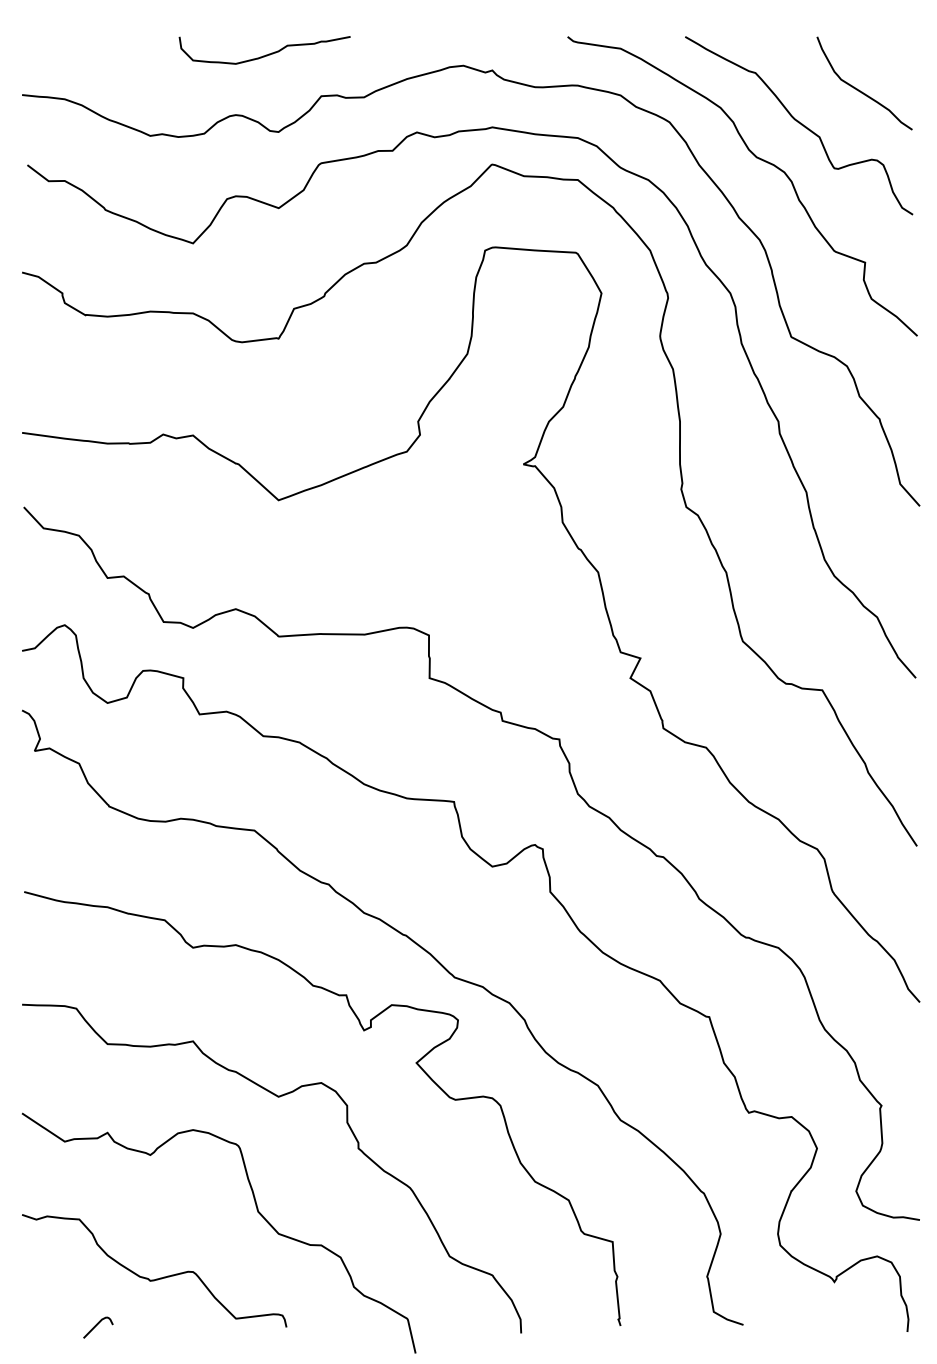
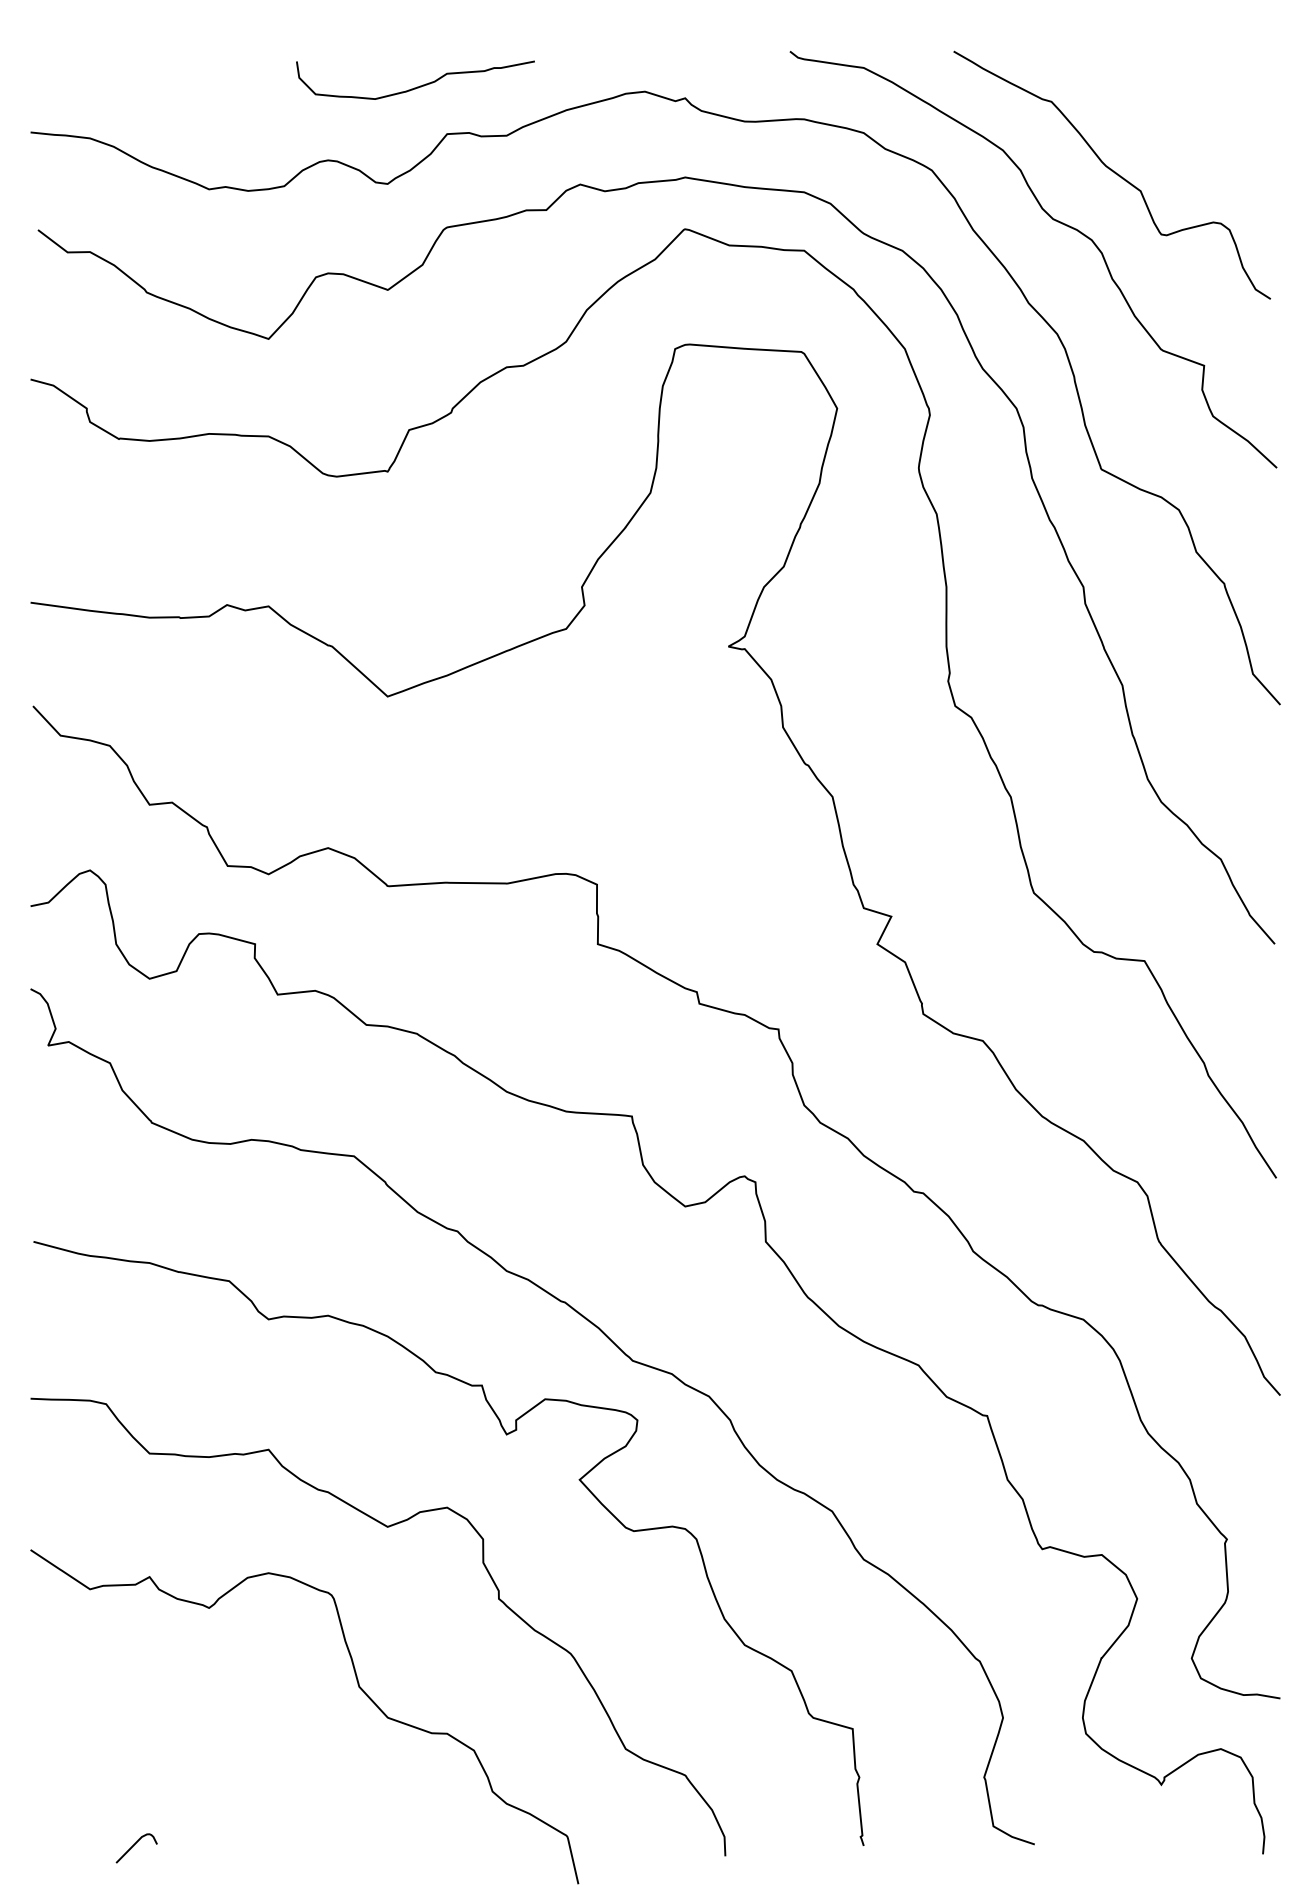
curve: (266, 54) -> (417, 86), moved
curve: (859, 90) -> (1196, 125), removed
curve: (155, 1278) -> (216, 1780), removed

